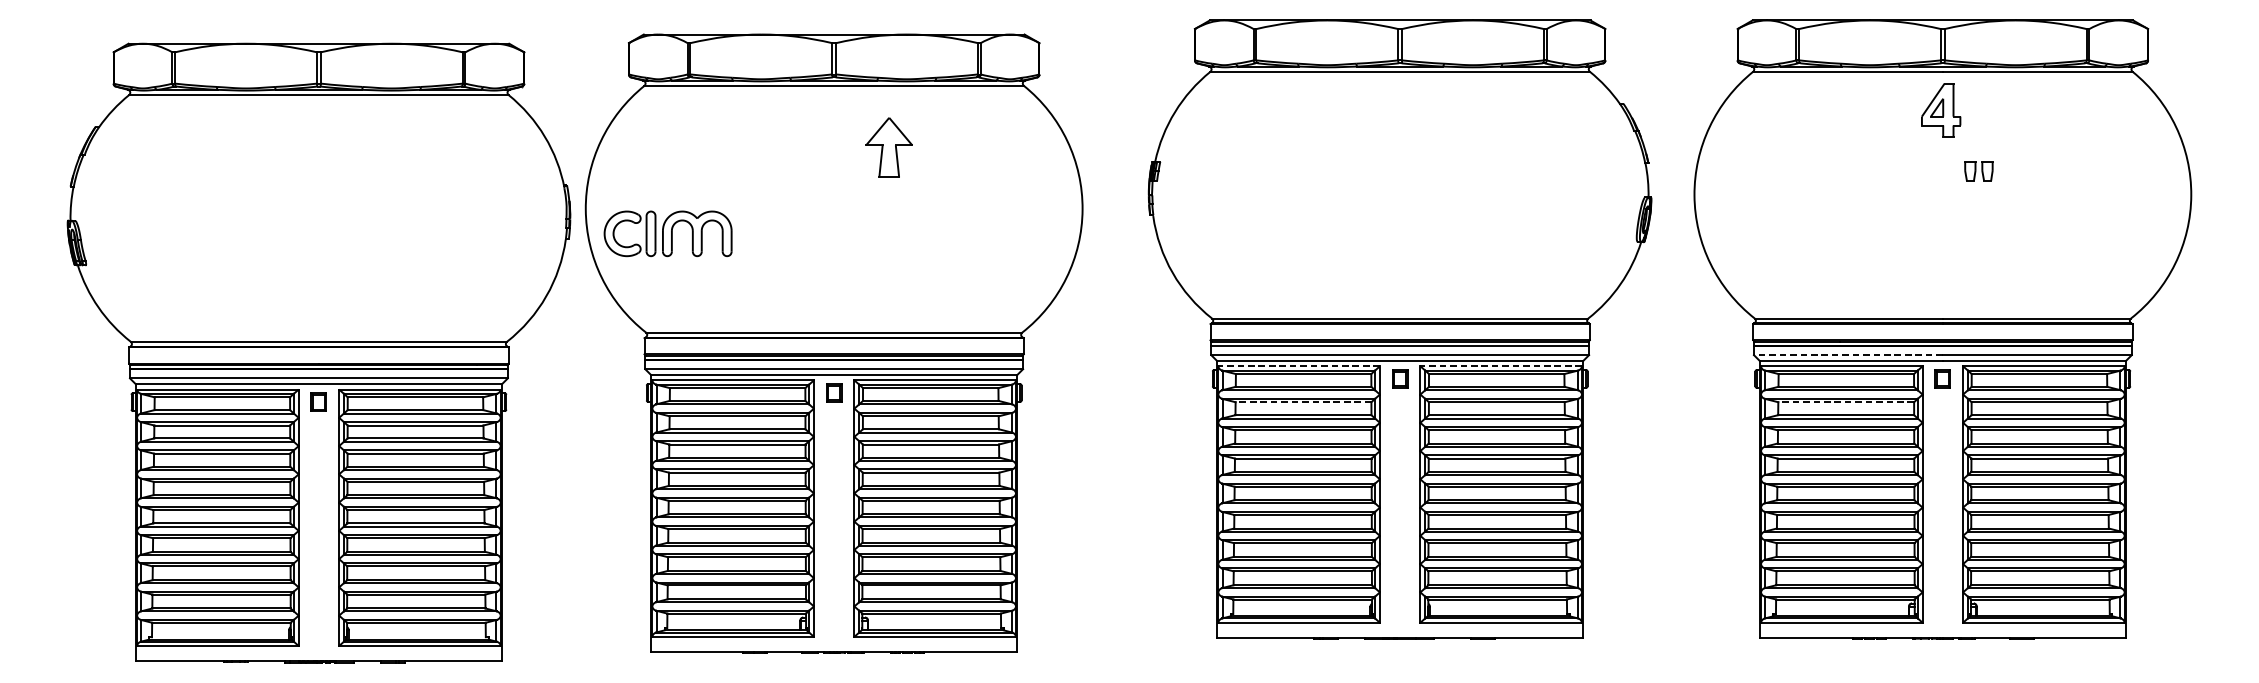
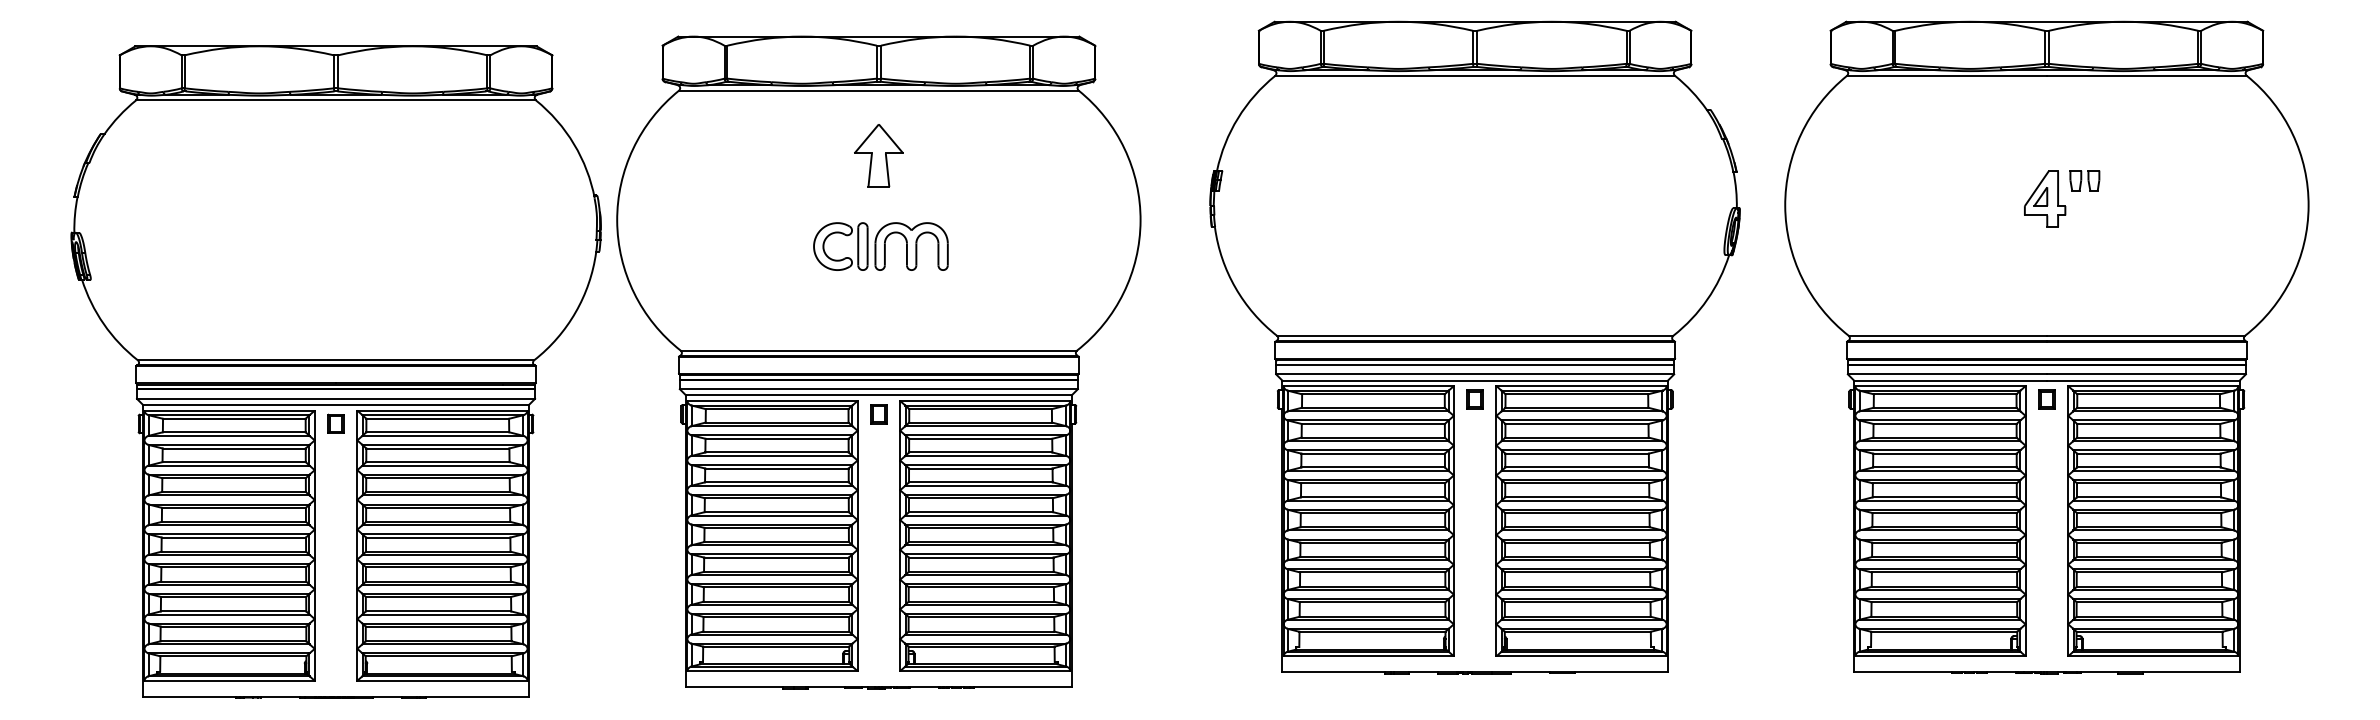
part: (1941, 109) -> (2045, 198), moved
part: (888, 147) -> (878, 155), moved
part: (667, 233) -> (880, 246), moved
line: (1848, 355) -> (1947, 374), dashed -> solid
line: (1298, 366) -> (1368, 386), dashed -> solid
line: (1501, 366) -> (1581, 386), dashed -> solid
line: (1303, 402) -> (1373, 424), dashed -> solid
line: (1846, 402) -> (1945, 424), dashed -> solid

